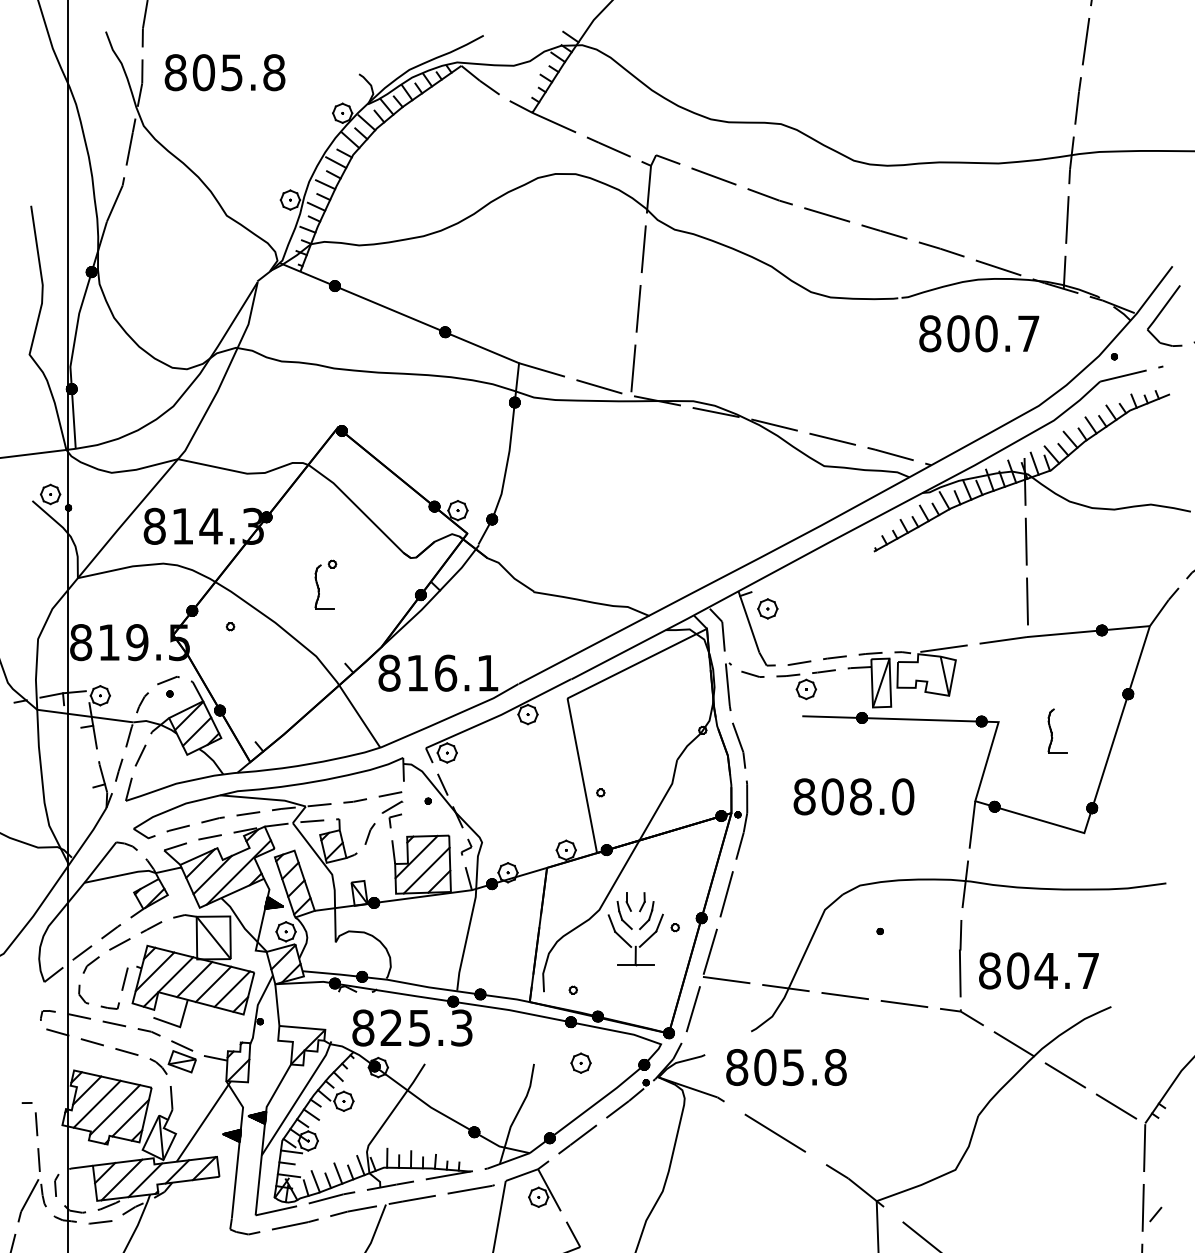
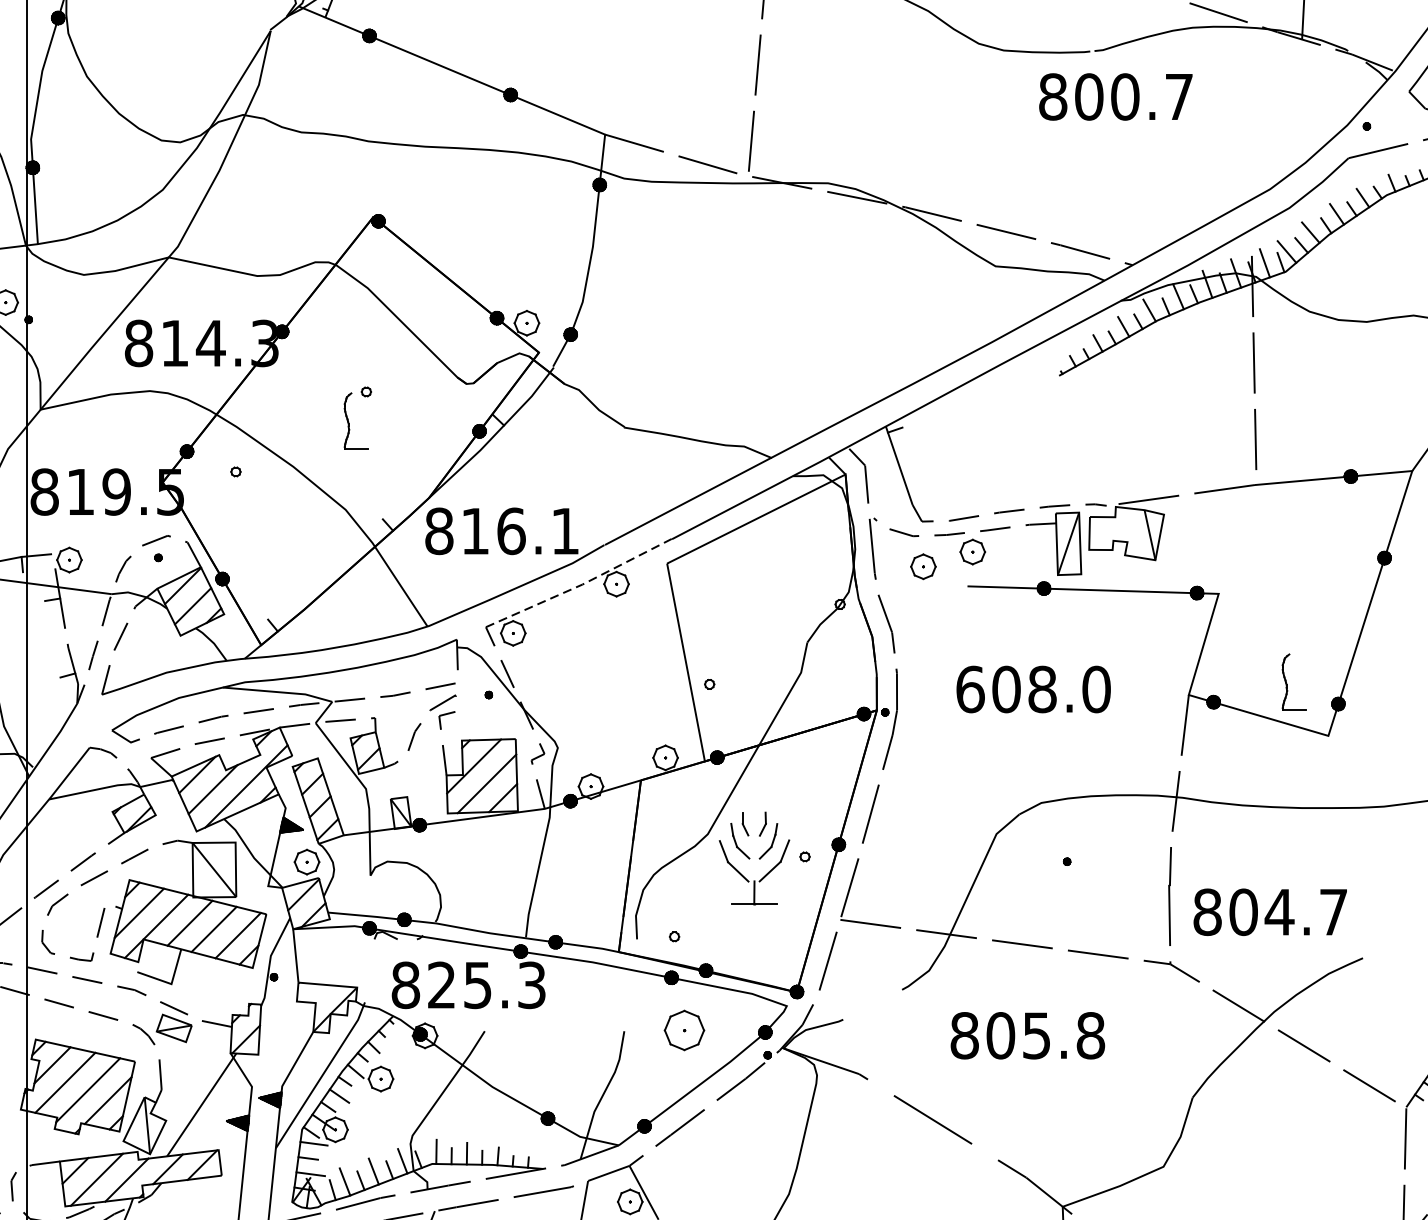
text: (979, 333) -> (1116, 96), moved
part: (767, 608) -> (922, 566), moved
line: (500, 715) -> (581, 585), solid -> dashed
part: (1057, 730) -> (1294, 681), moved
text: (804, 796) -> (970, 689), 808.0 -> 608.0
part: (580, 1062) -> (683, 1029), size x1.6
text: (786, 1067) -> (1027, 1035), moved

